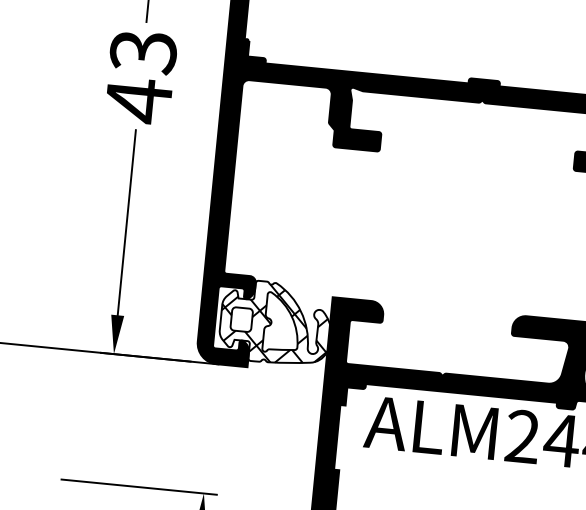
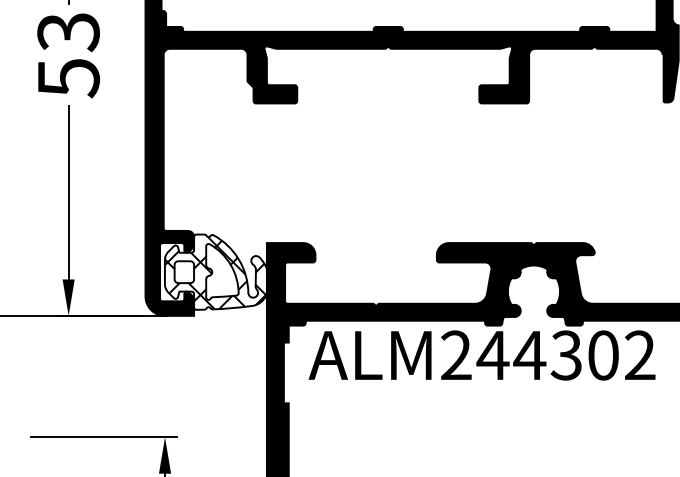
text: (138, 101) -> (68, 78), 43 -> 53

